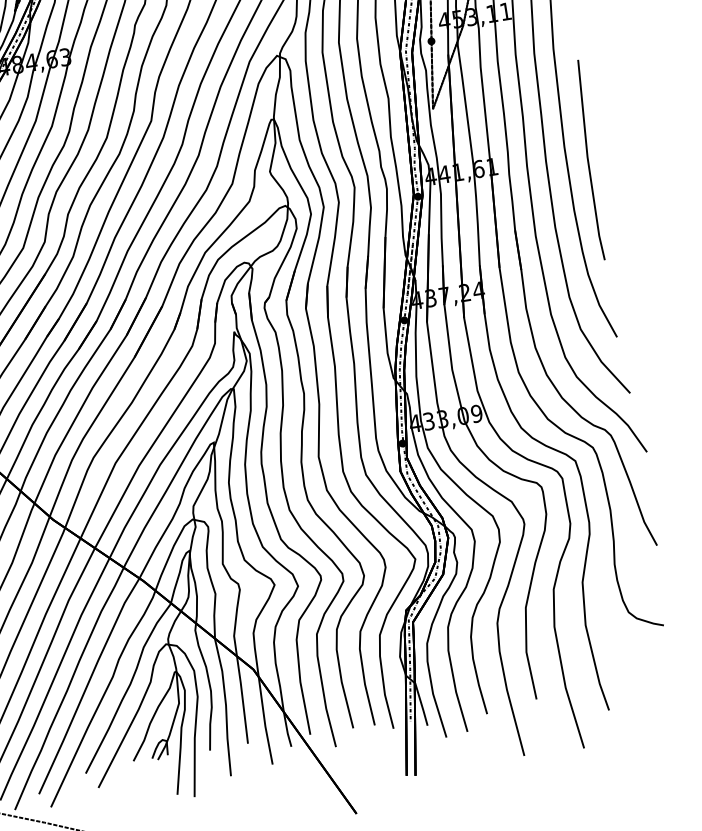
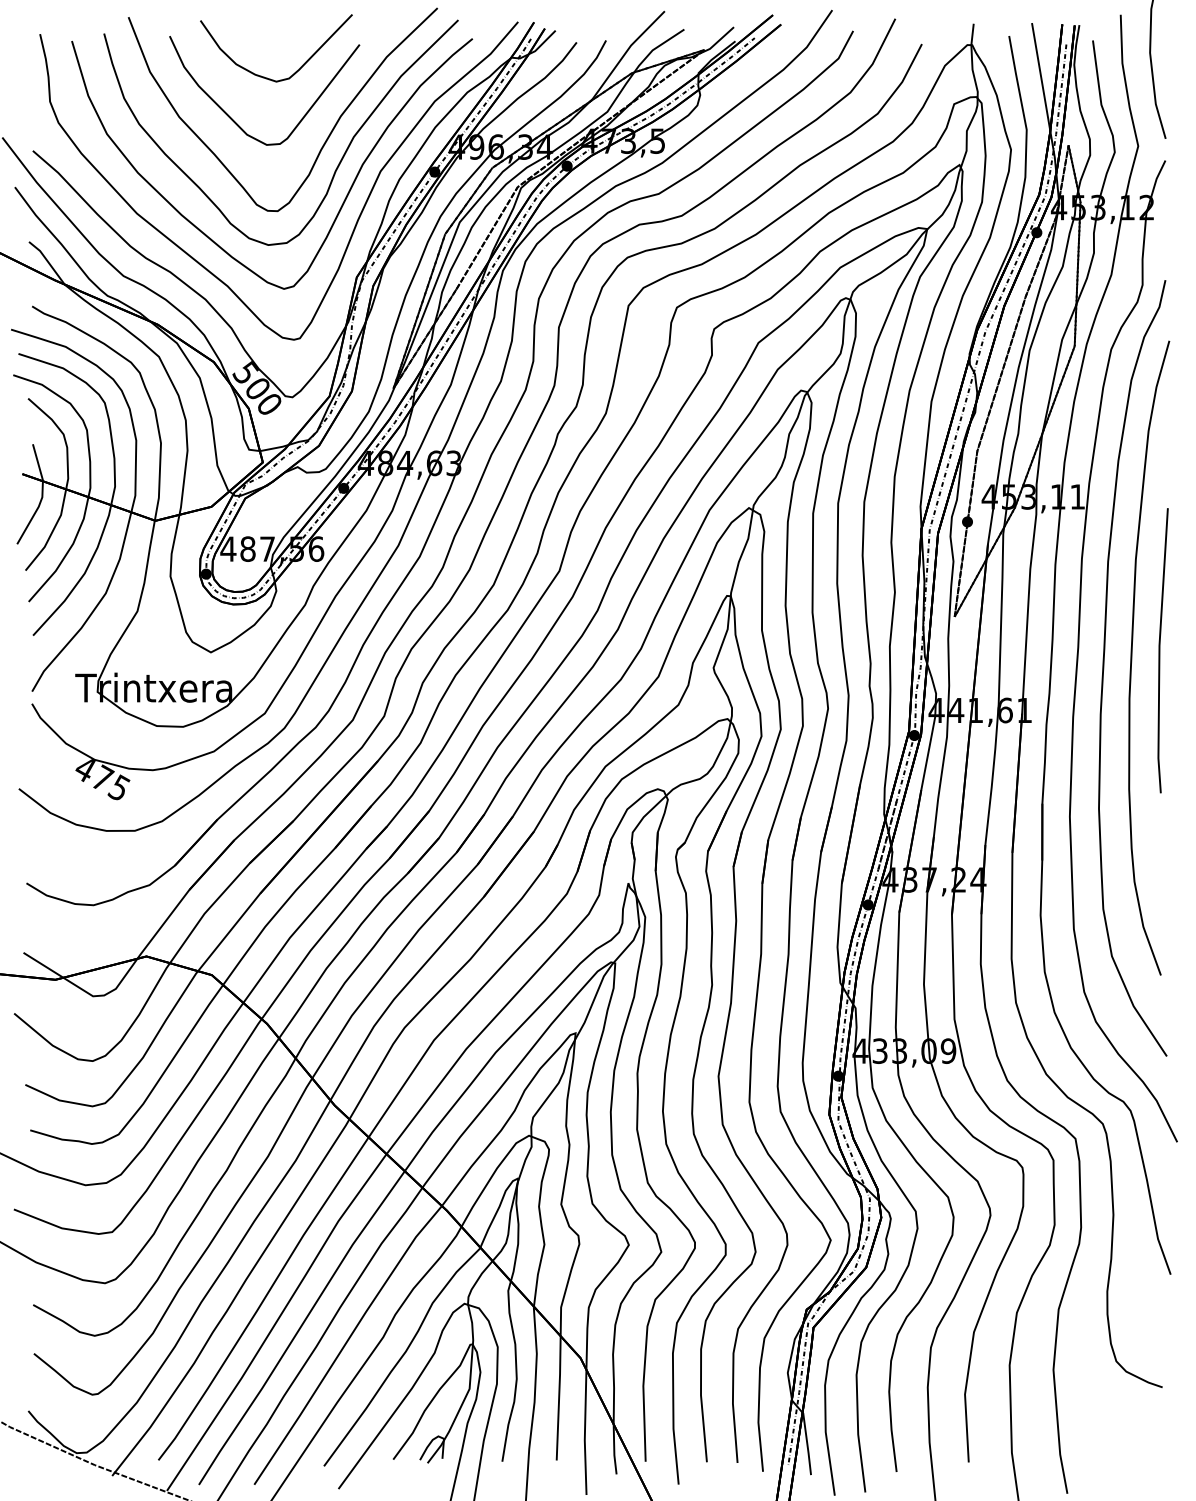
line: (588, 160) -> (1160, 650), moved

